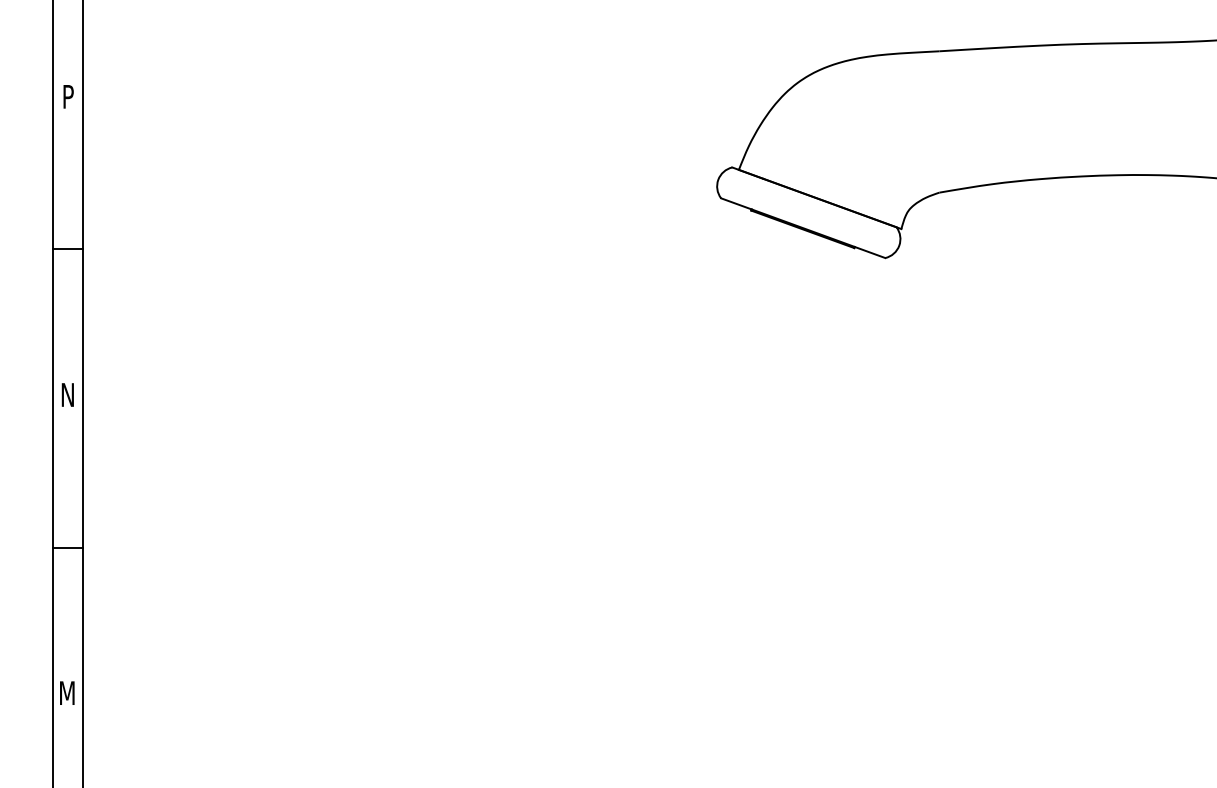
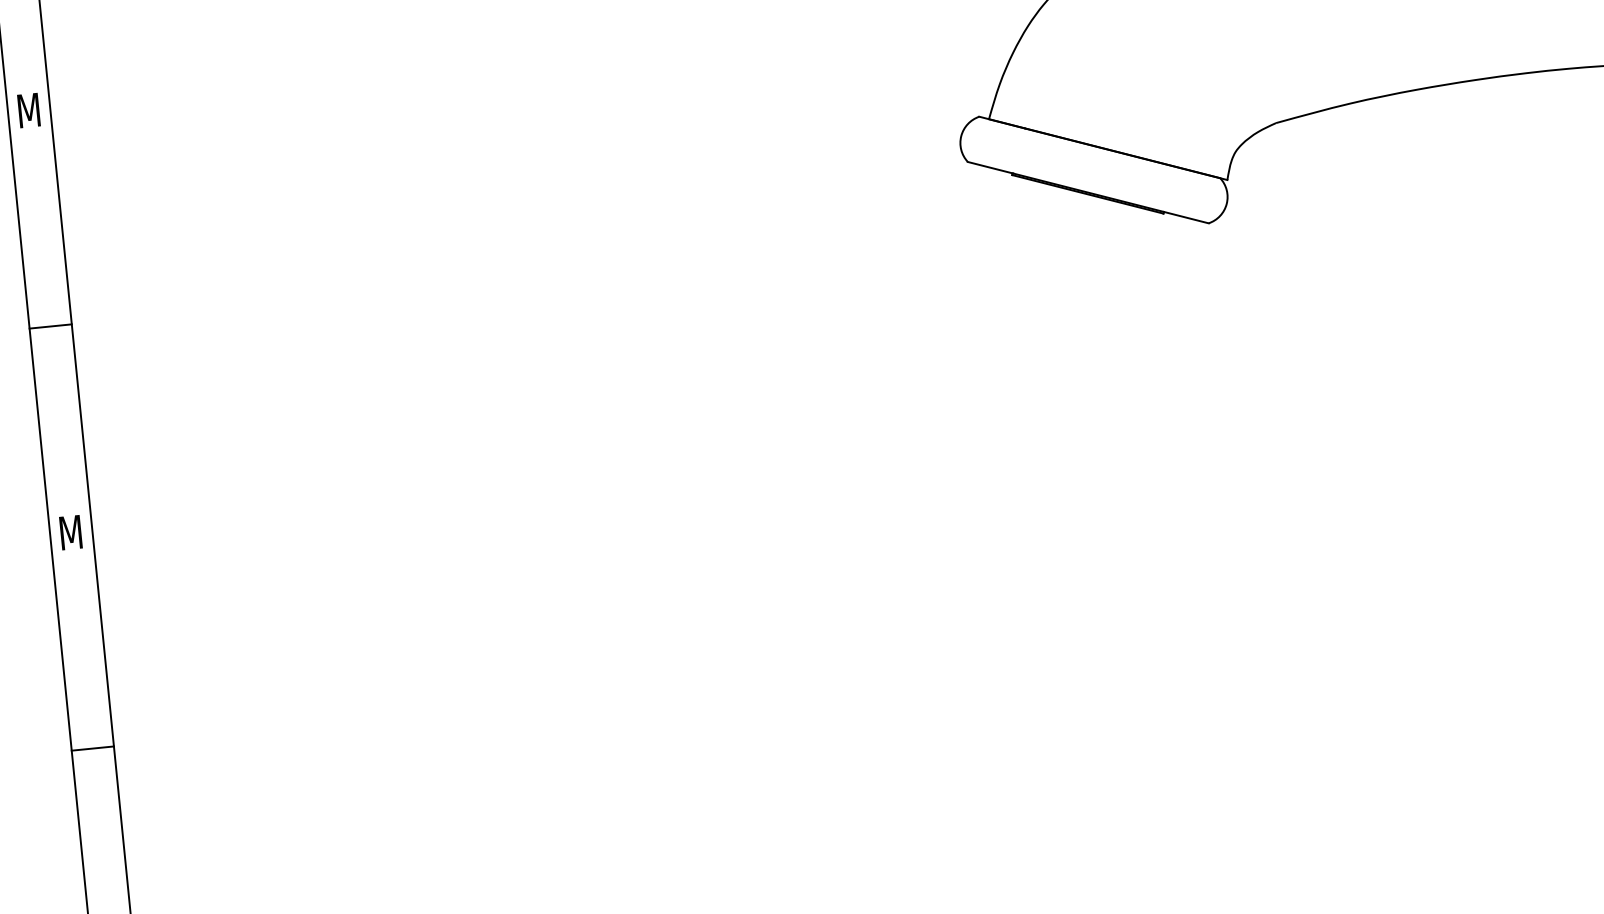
text: (67, 96) -> (28, 110), P -> M
text: (67, 394) -> (70, 532), N -> M

